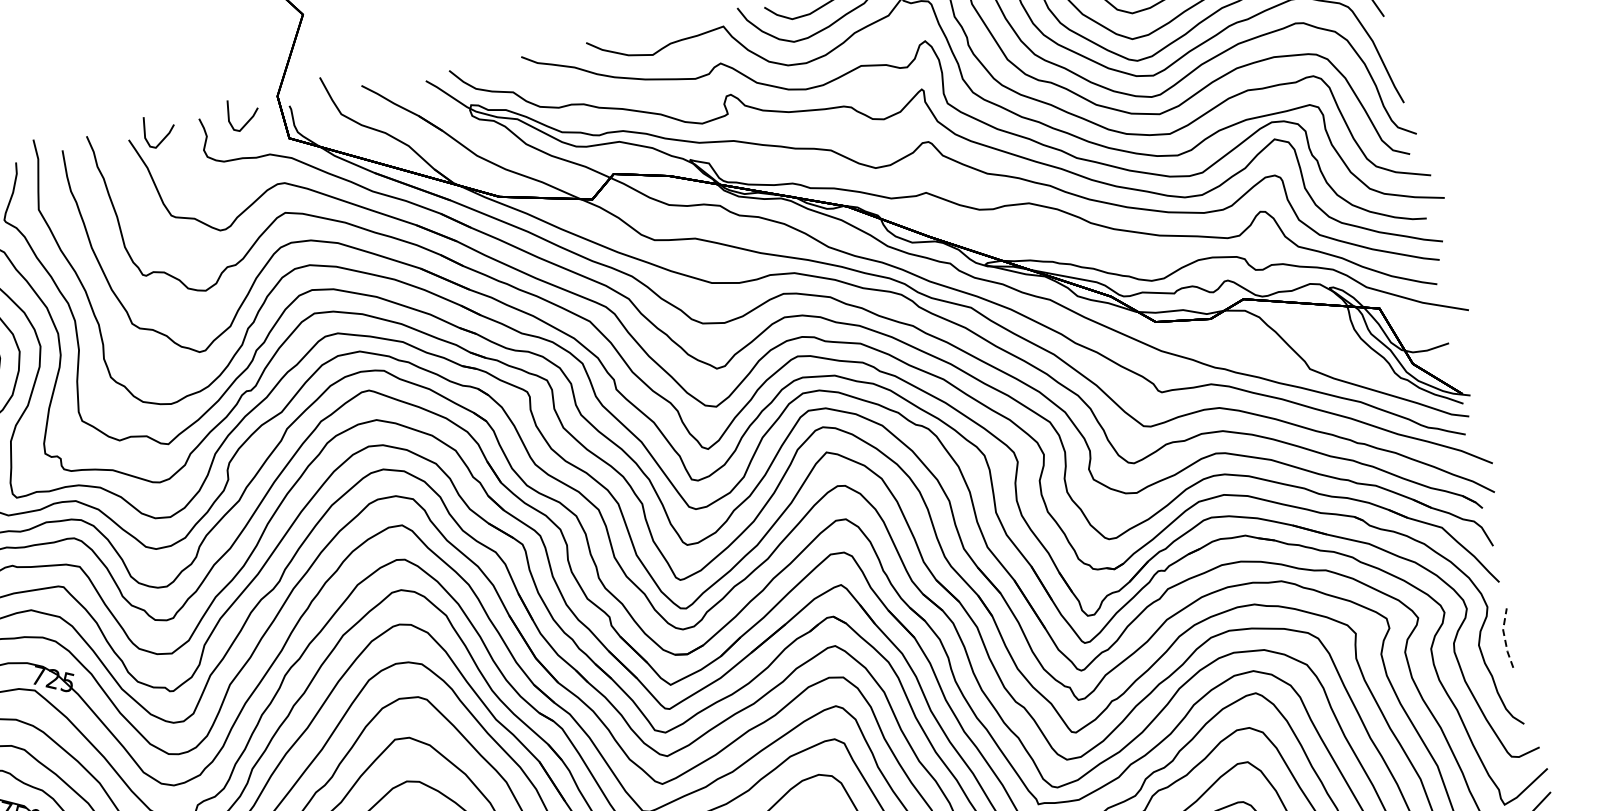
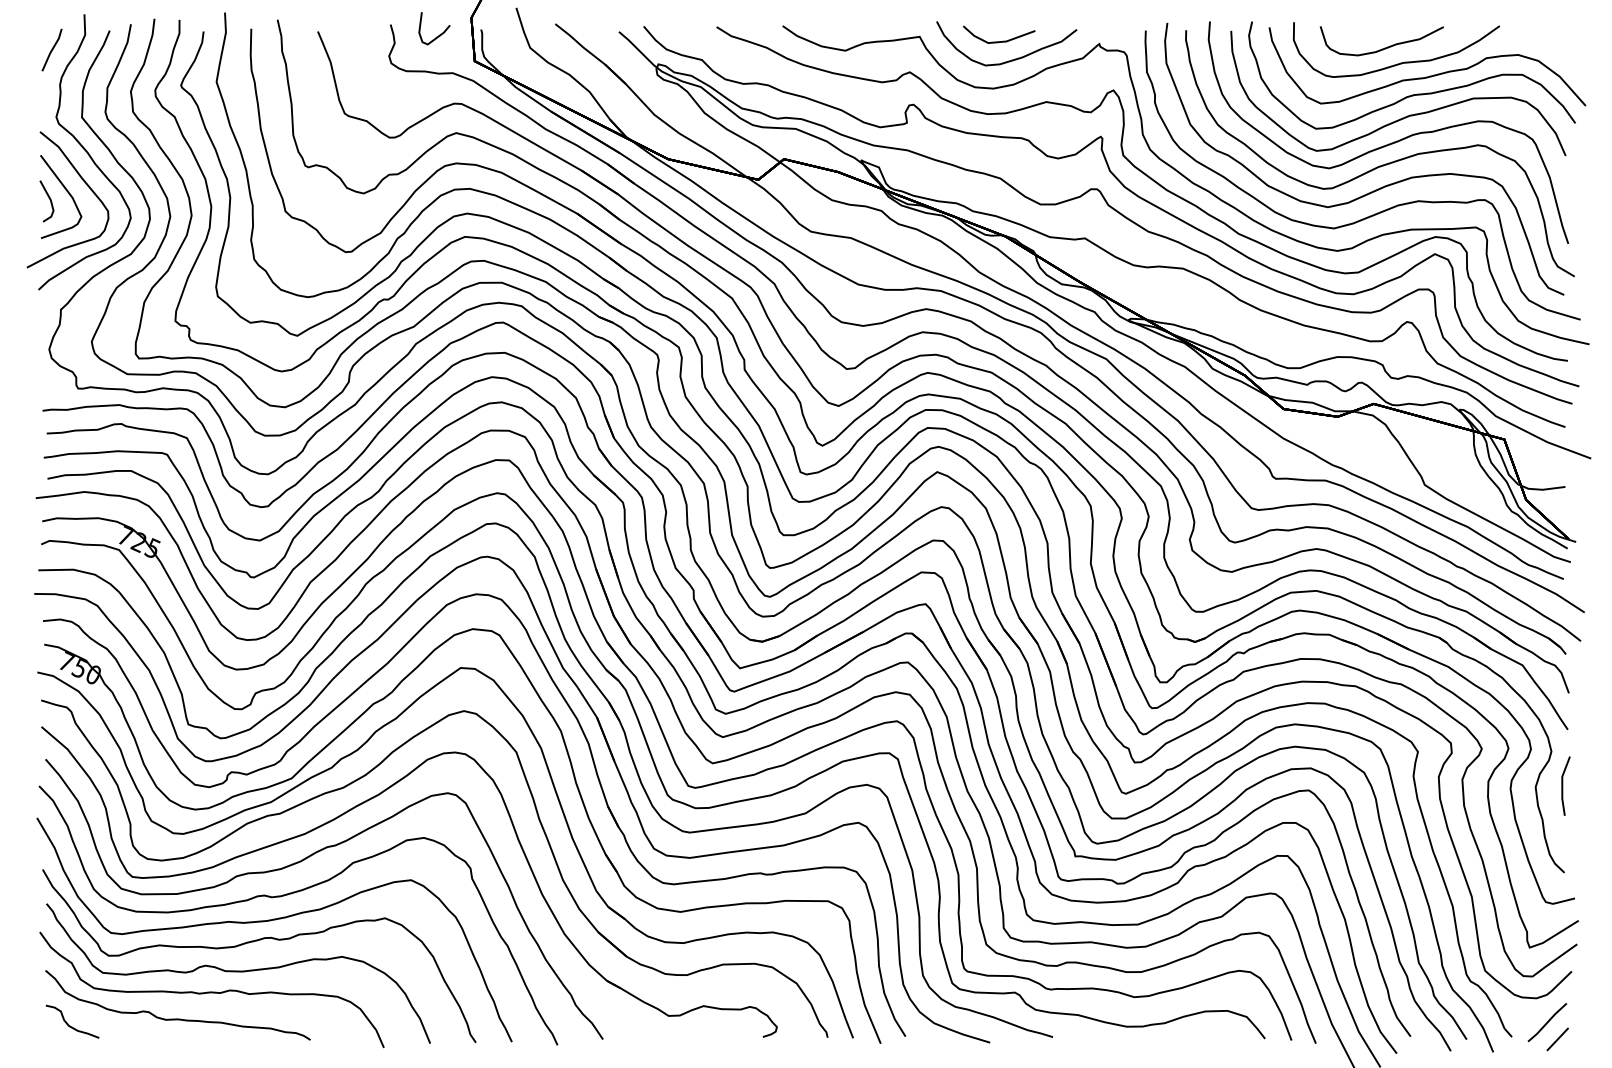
curve: (166, 134) -> (355, 33), removed
line: (1505, 638) -> (1562, 785), dashed -> solid

